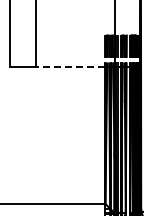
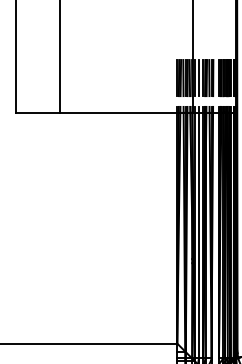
line: (70, 66) -> (118, 112), dashed -> solid

